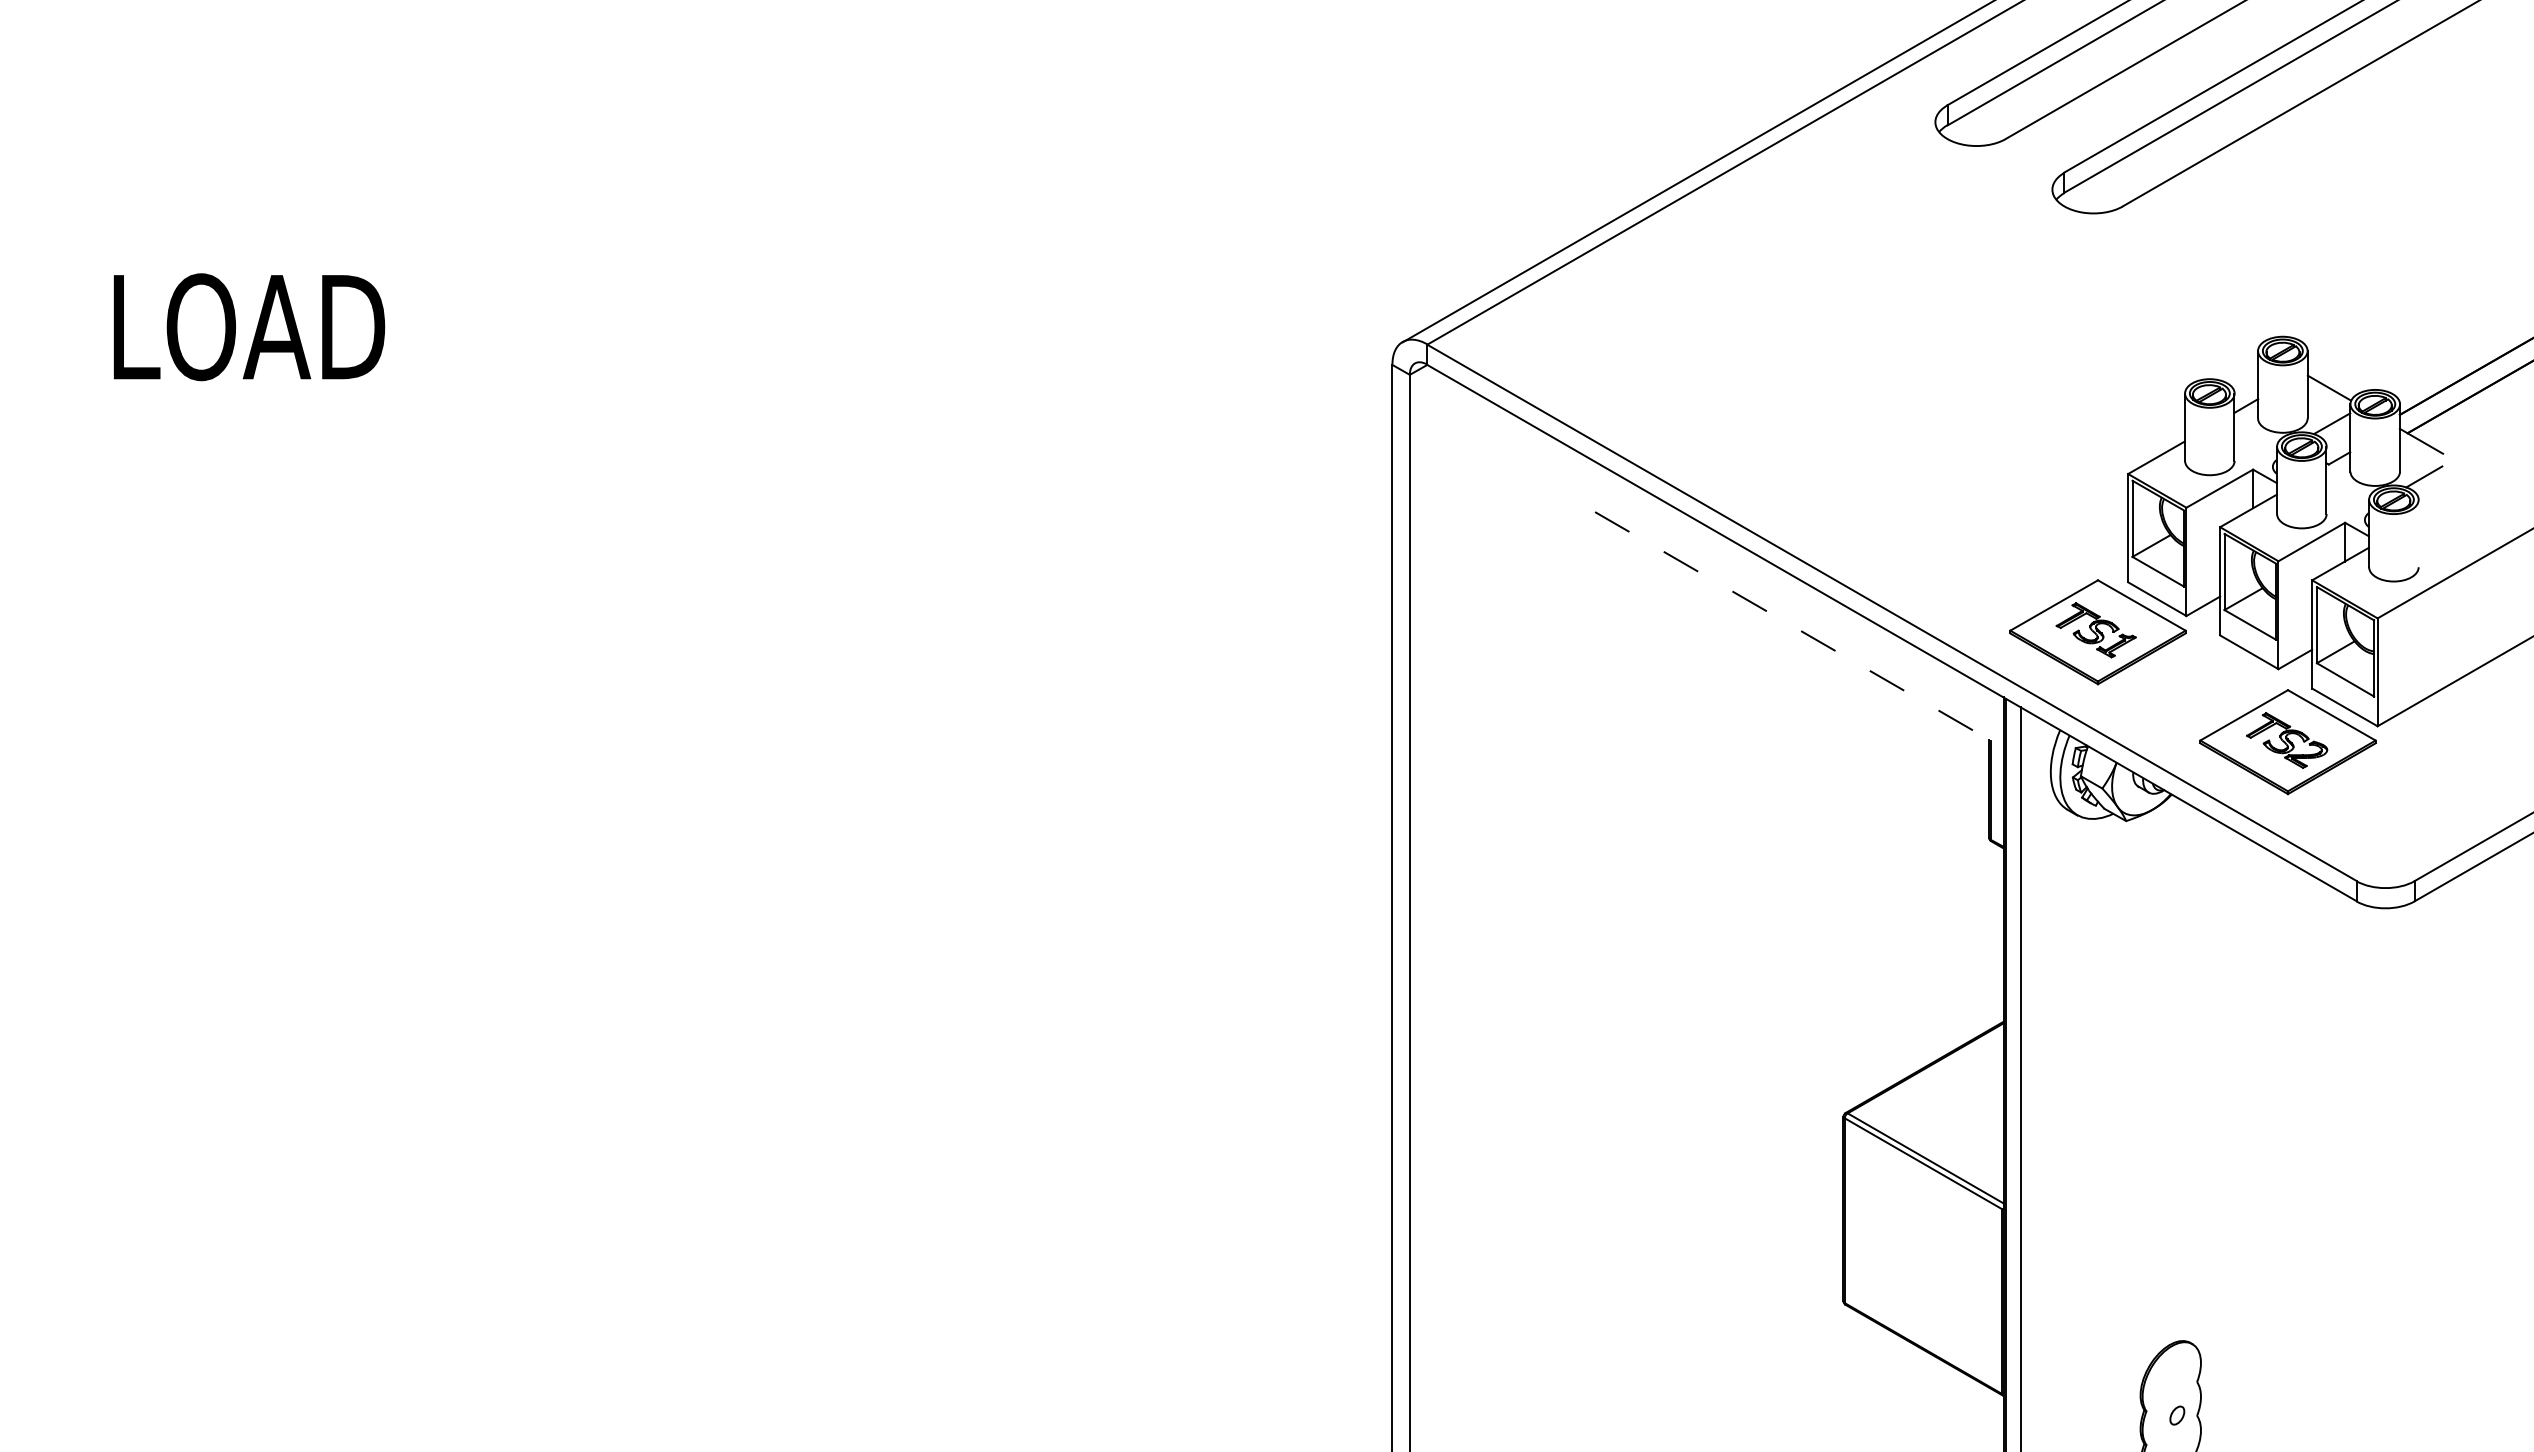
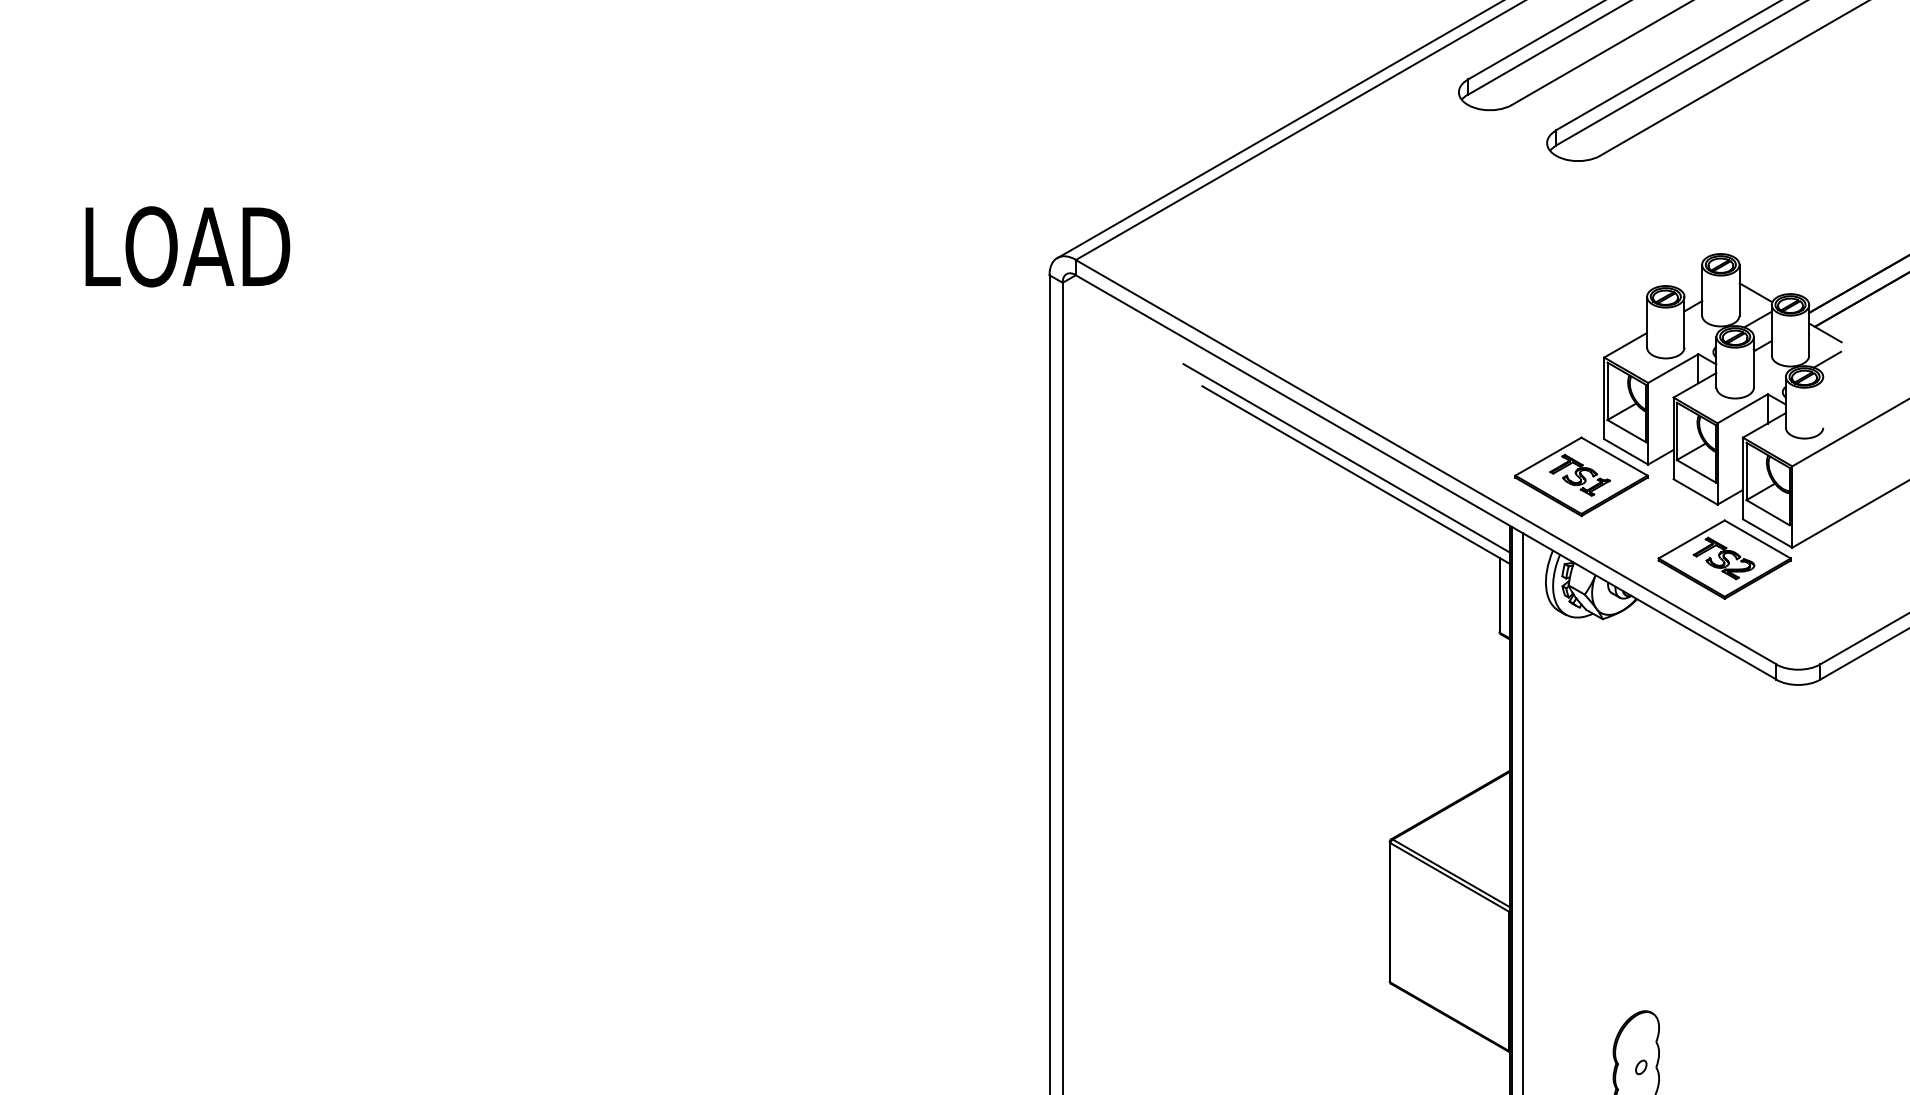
line: (1786, 607) -> (1346, 458), added
line: (1799, 630) -> (1356, 475), dashed -> solid

